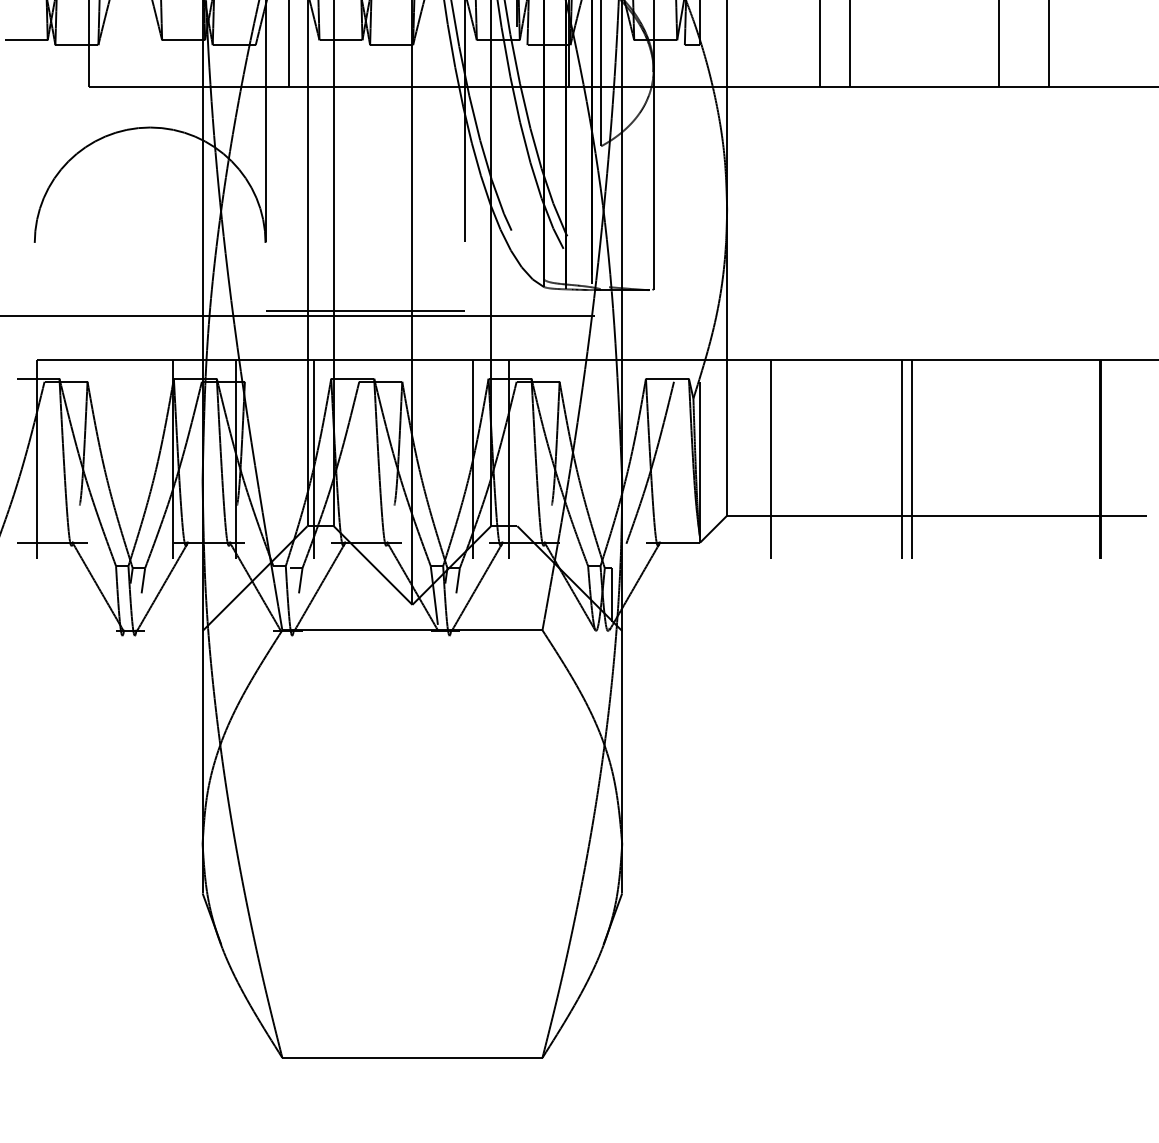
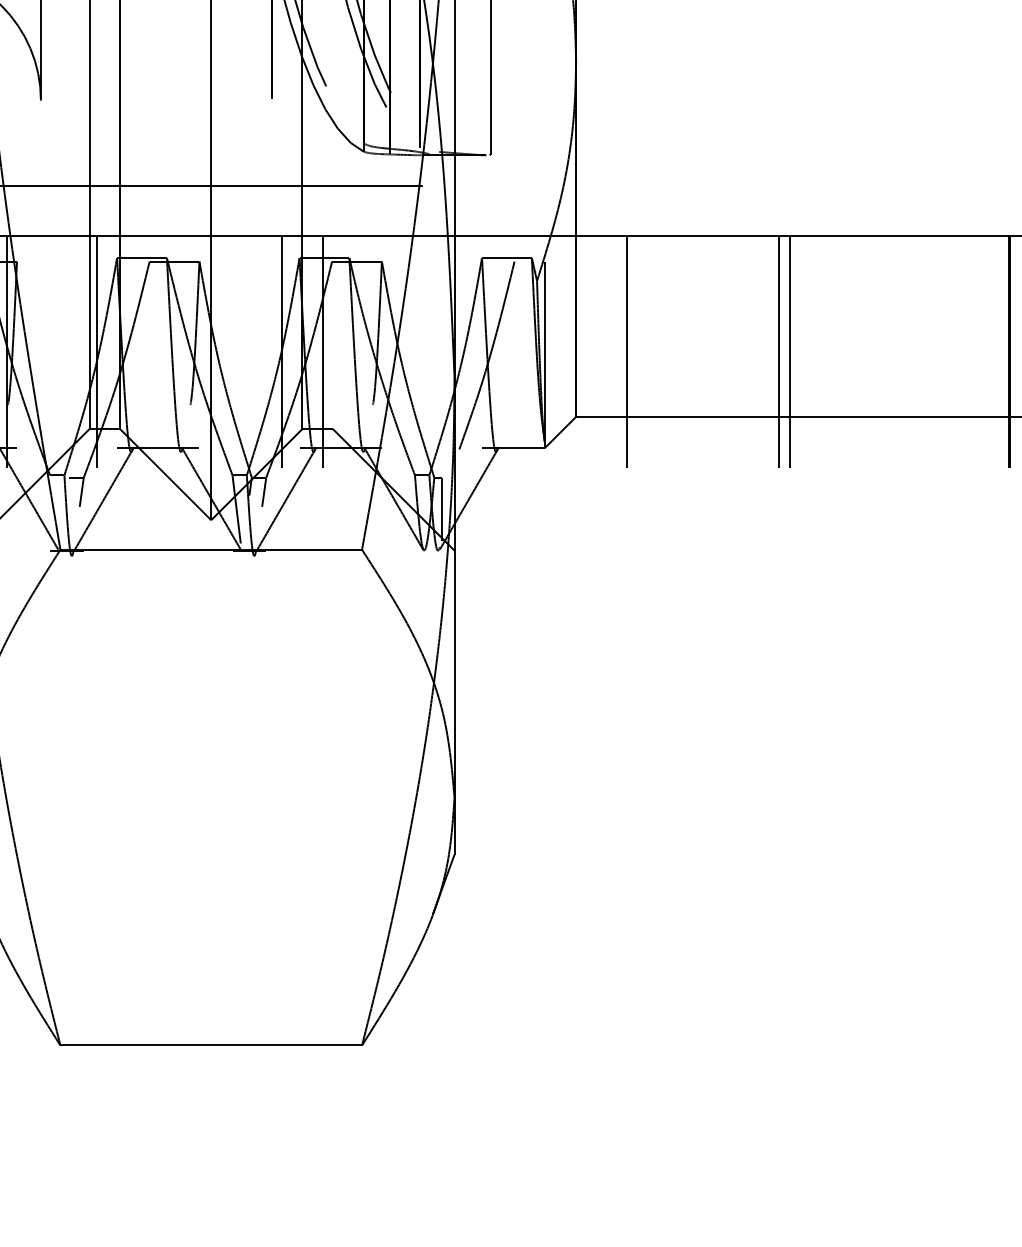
line: (364, 311) -> (155, 180), removed

